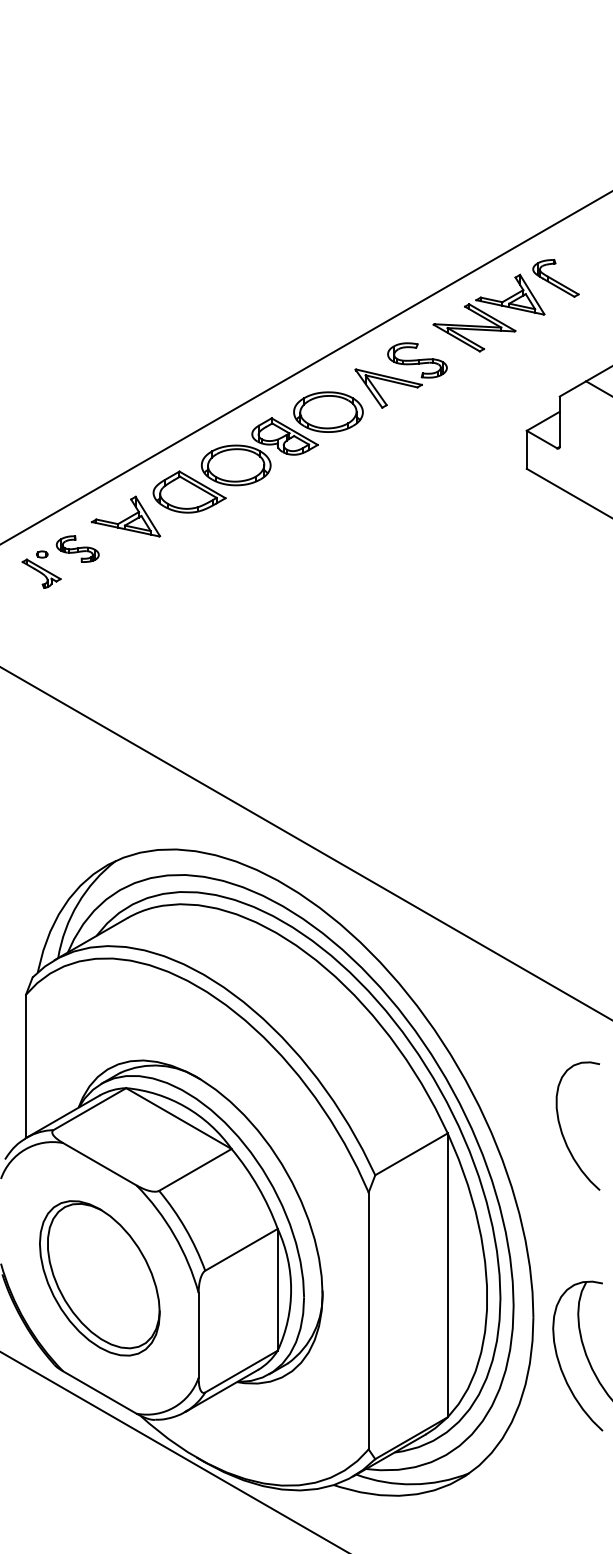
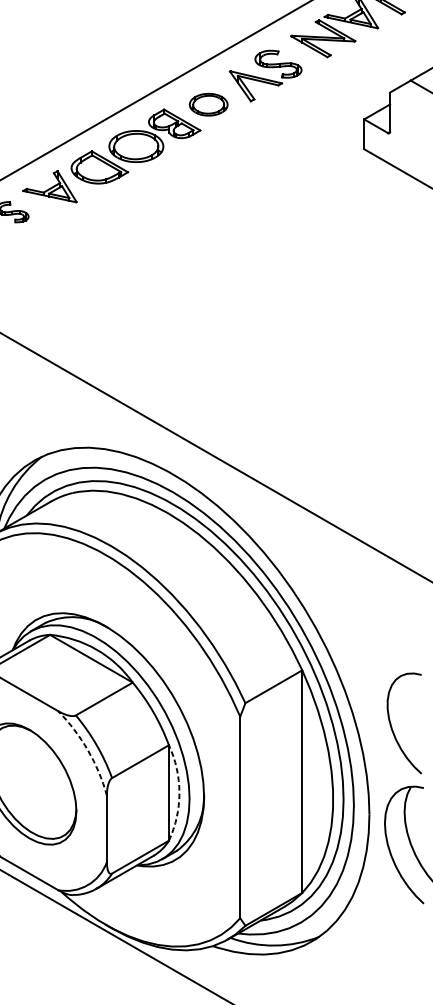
part: (328, 411) -> (208, 104), size x0.7
curve: (562, 1130) -> (392, 726), moved
arc: (174, 1235) -> (87, 750), solid -> dashed
arc: (291, 1289) -> (179, 792), solid -> dashed

